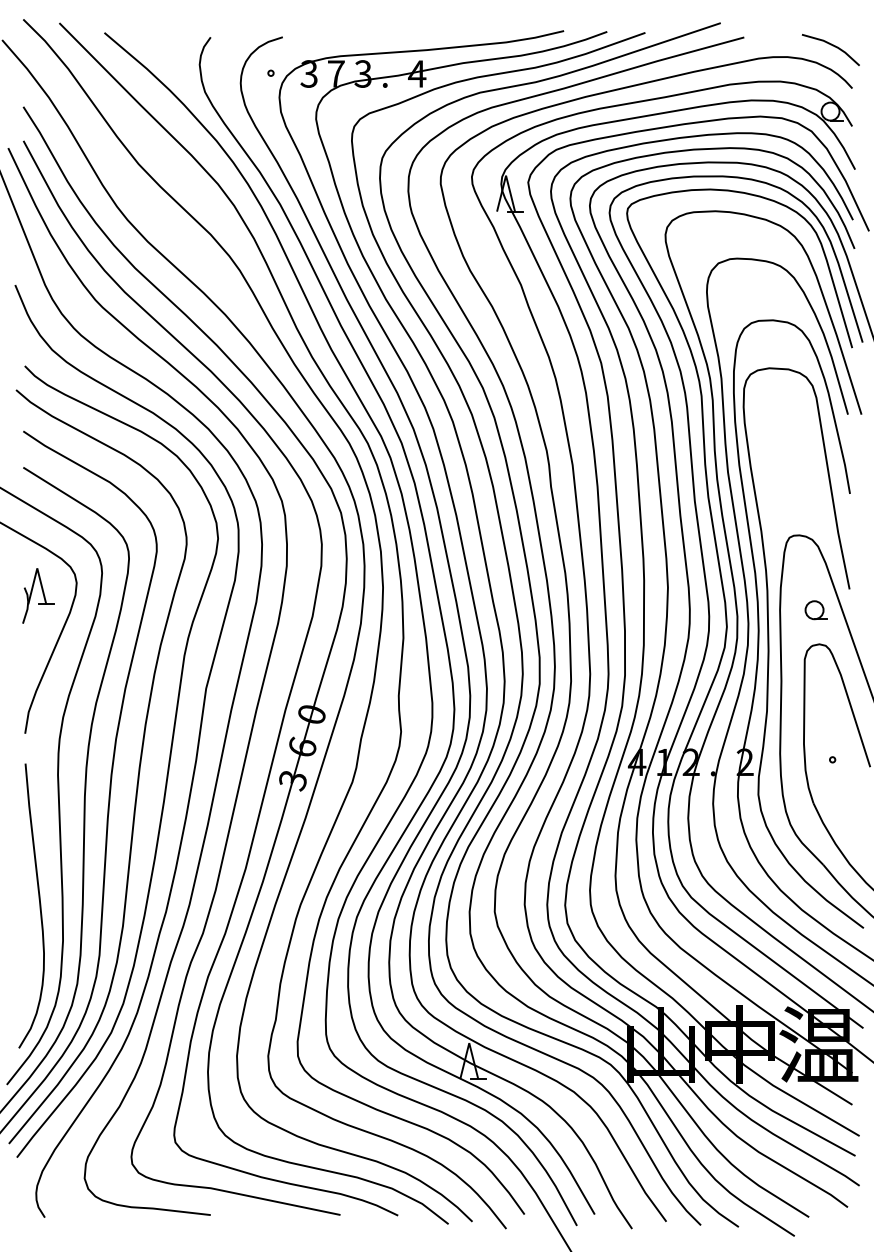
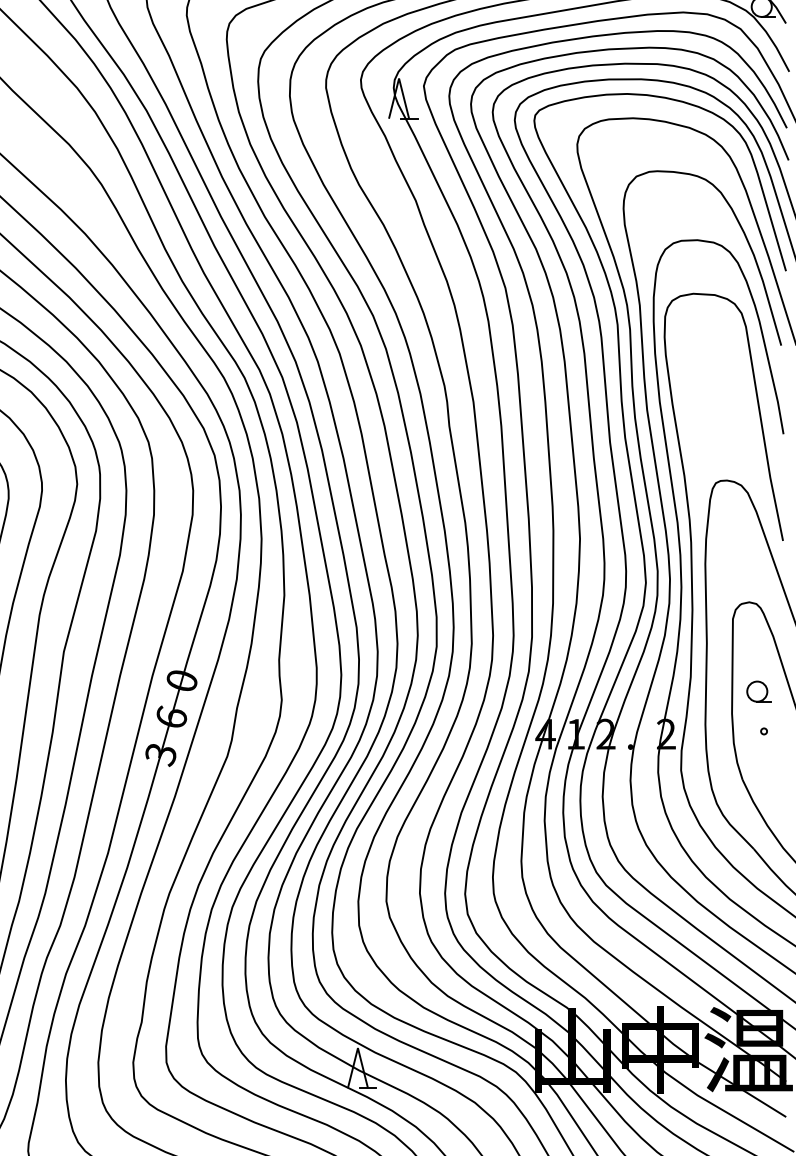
part: (815, 610) -> (758, 691), moved

